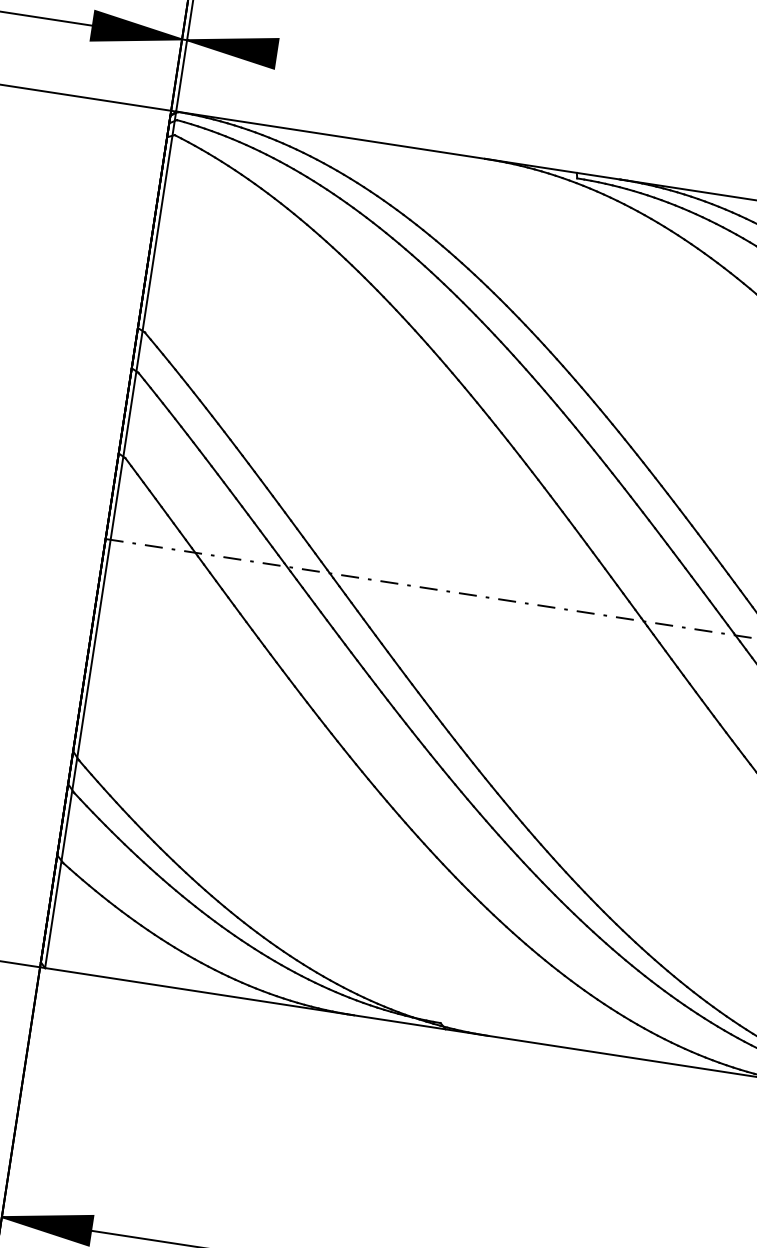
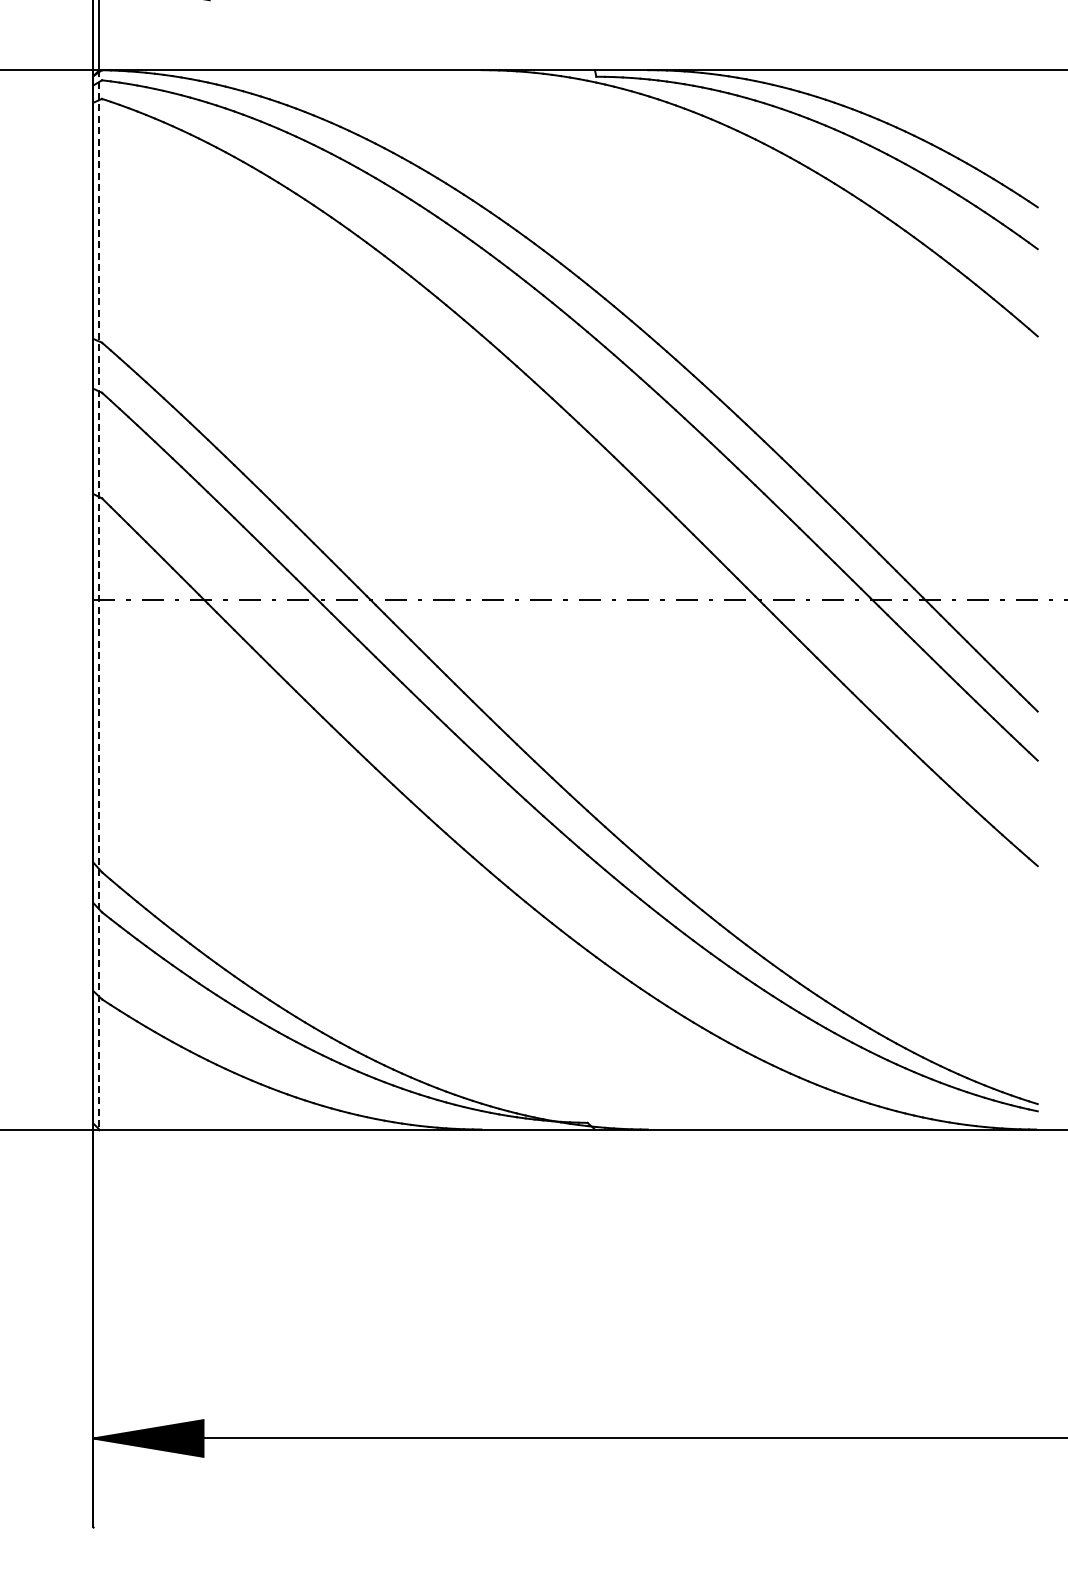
line: (110, 539) -> (99, 599), solid -> dashed

